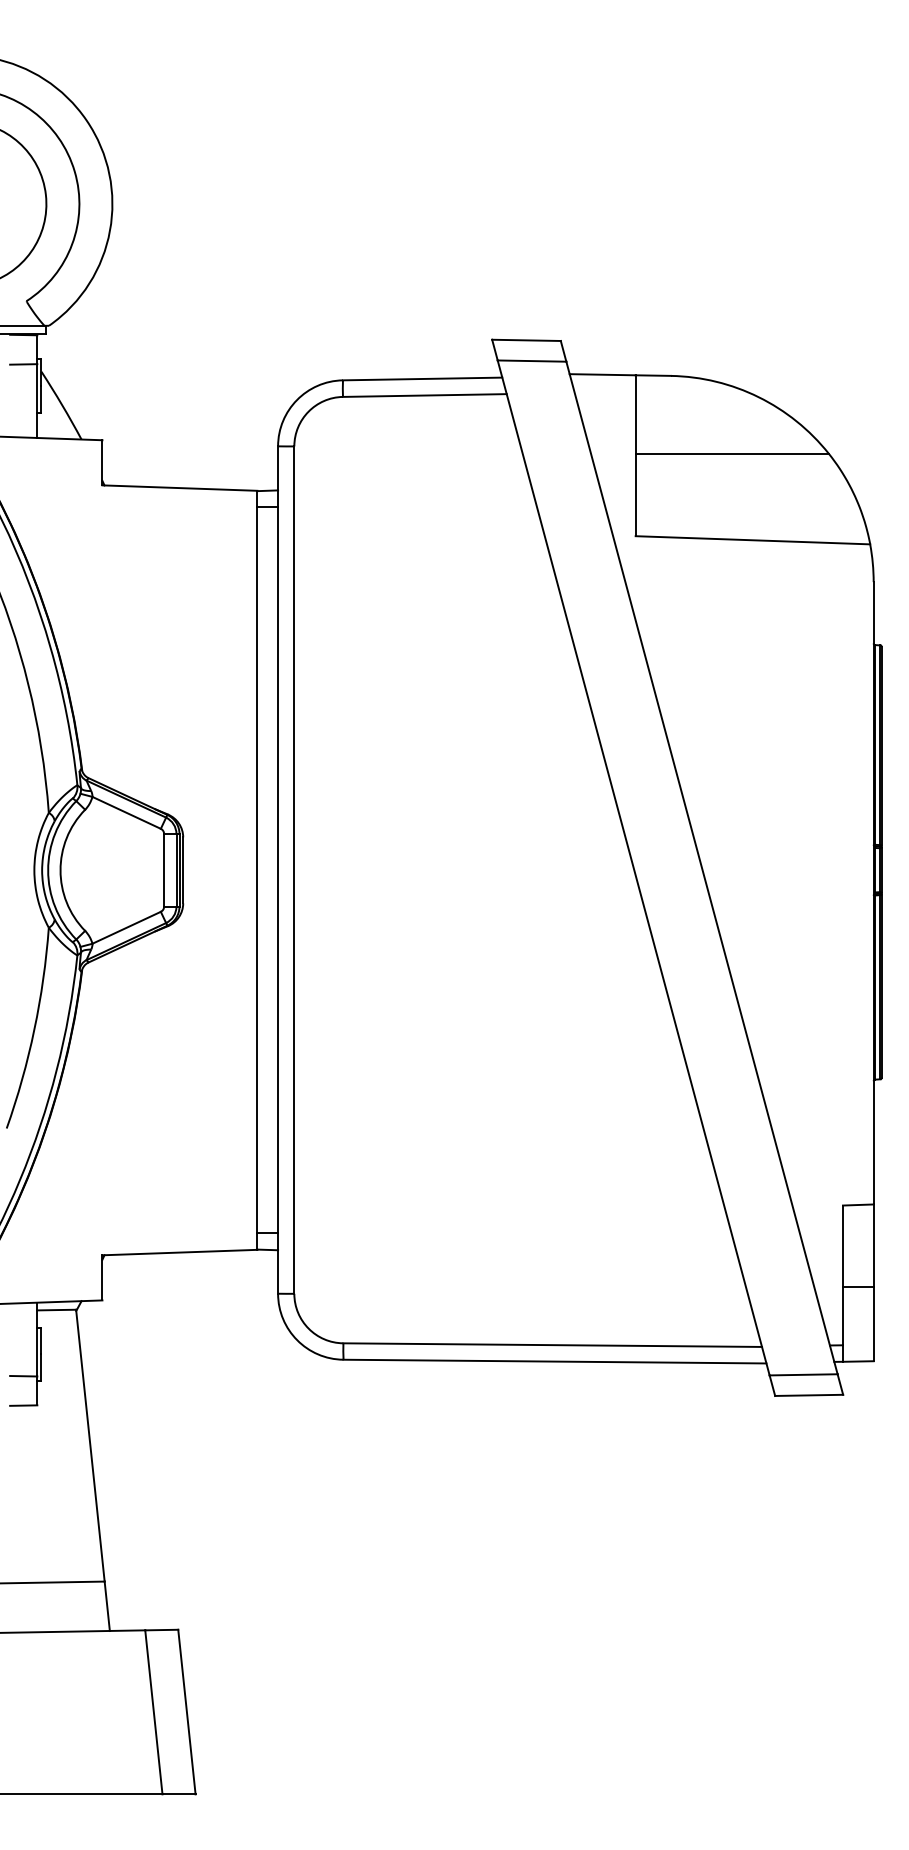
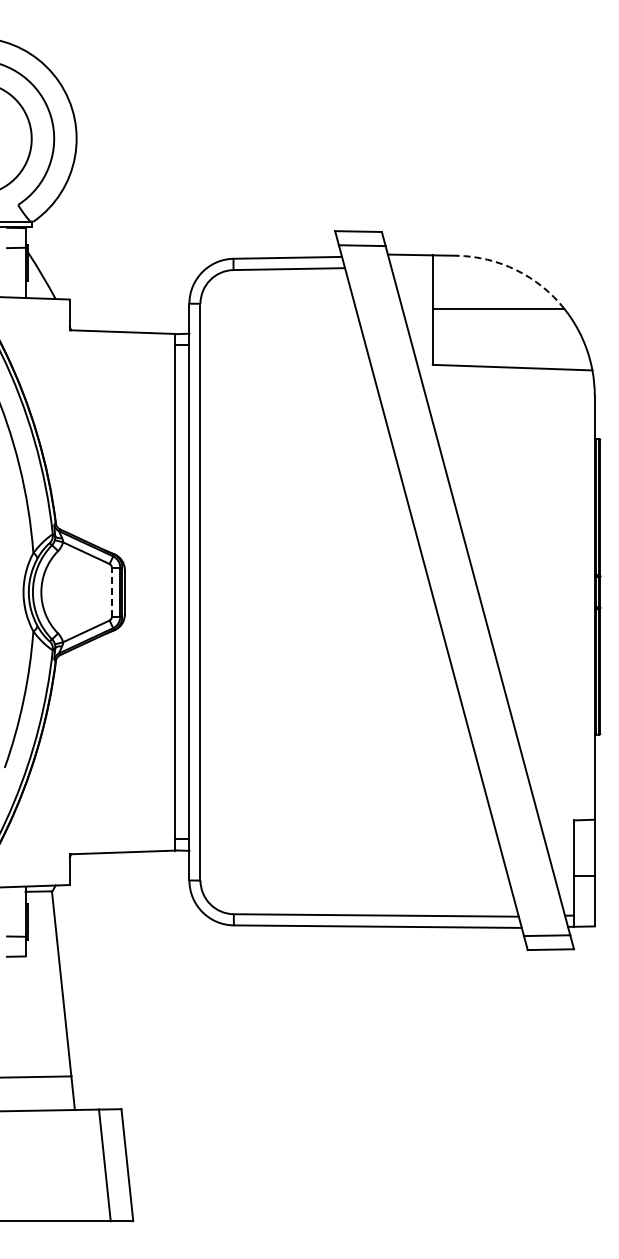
arc: (758, 397) -> (516, 270), solid -> dashed
line: (163, 870) -> (111, 592), solid -> dashed

